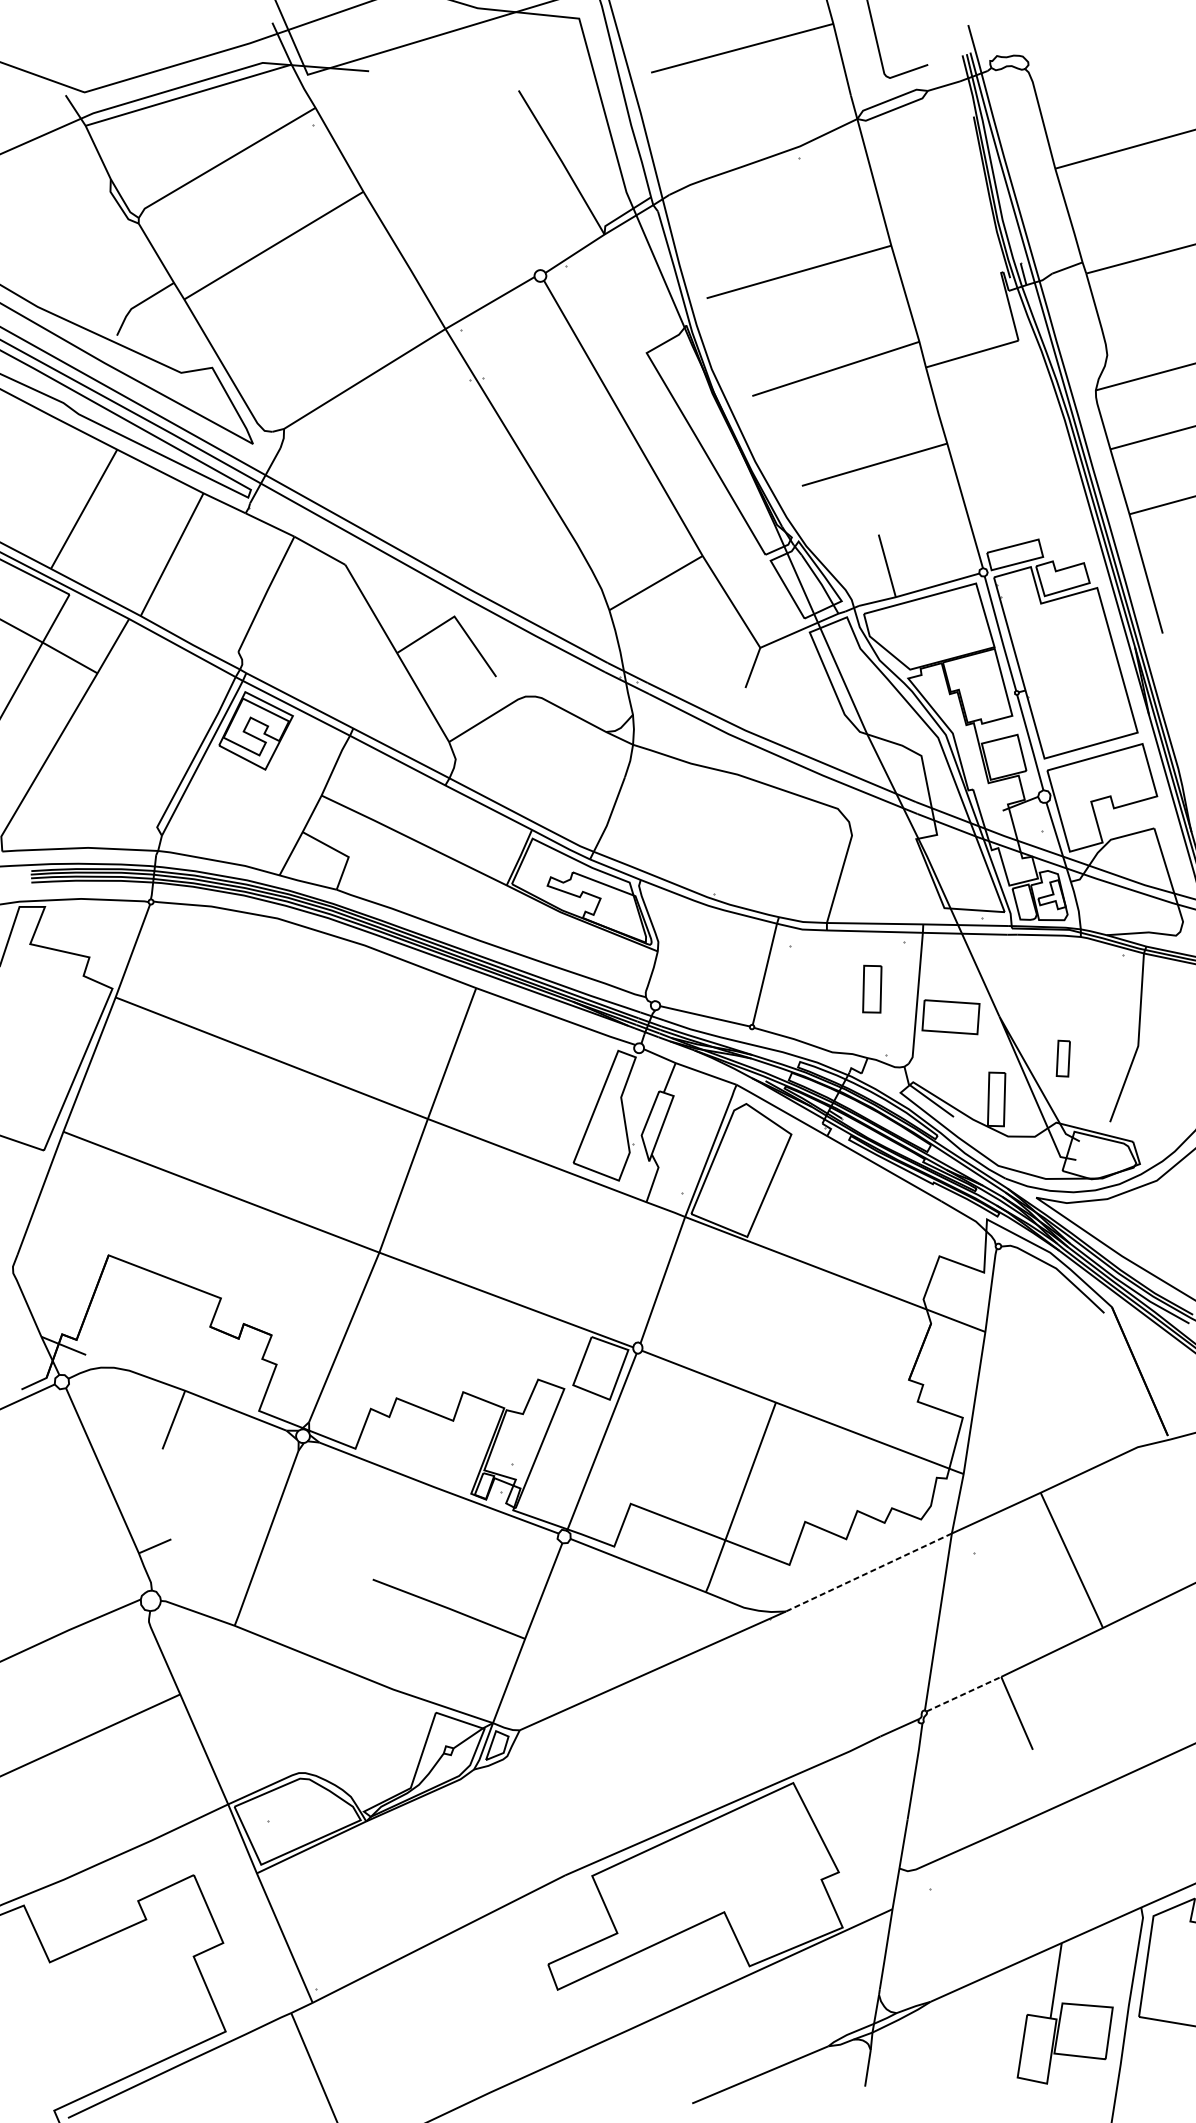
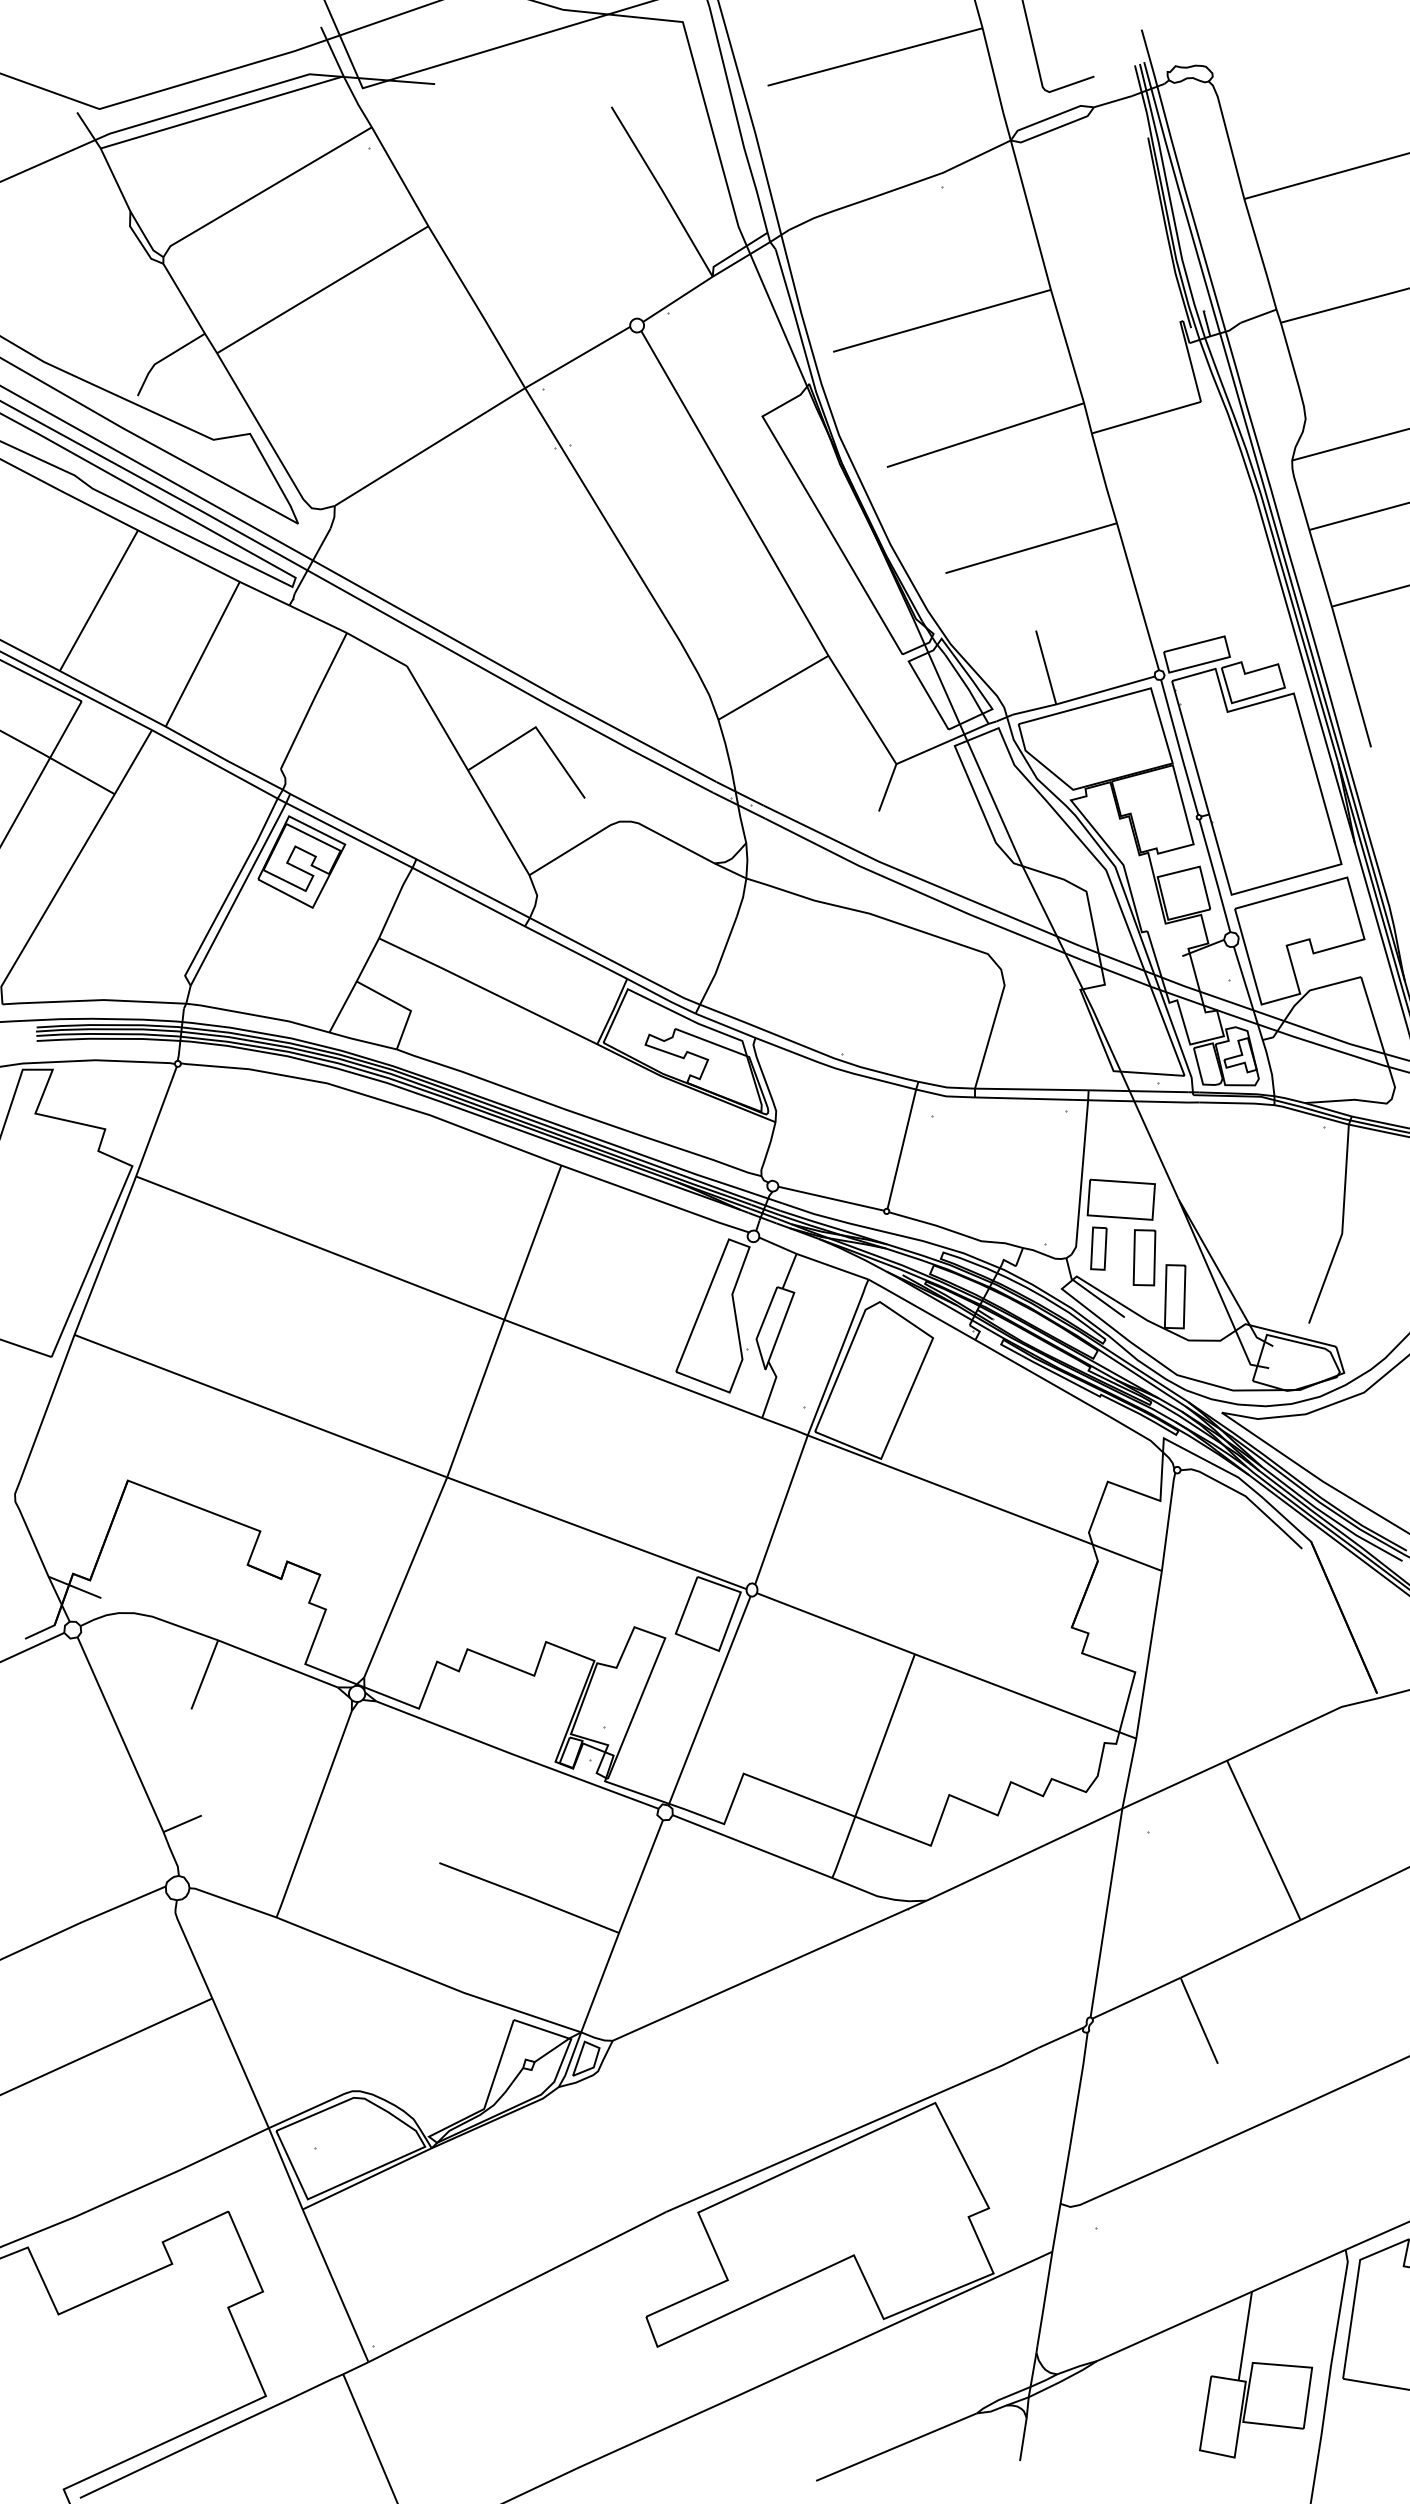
part: (872, 989) -> (1144, 1257), moved
part: (1063, 1058) -> (1098, 1248), moved
line: (868, 1572) -> (1024, 1854), dashed -> solid
line: (963, 1694) -> (1136, 1998), dashed -> solid

